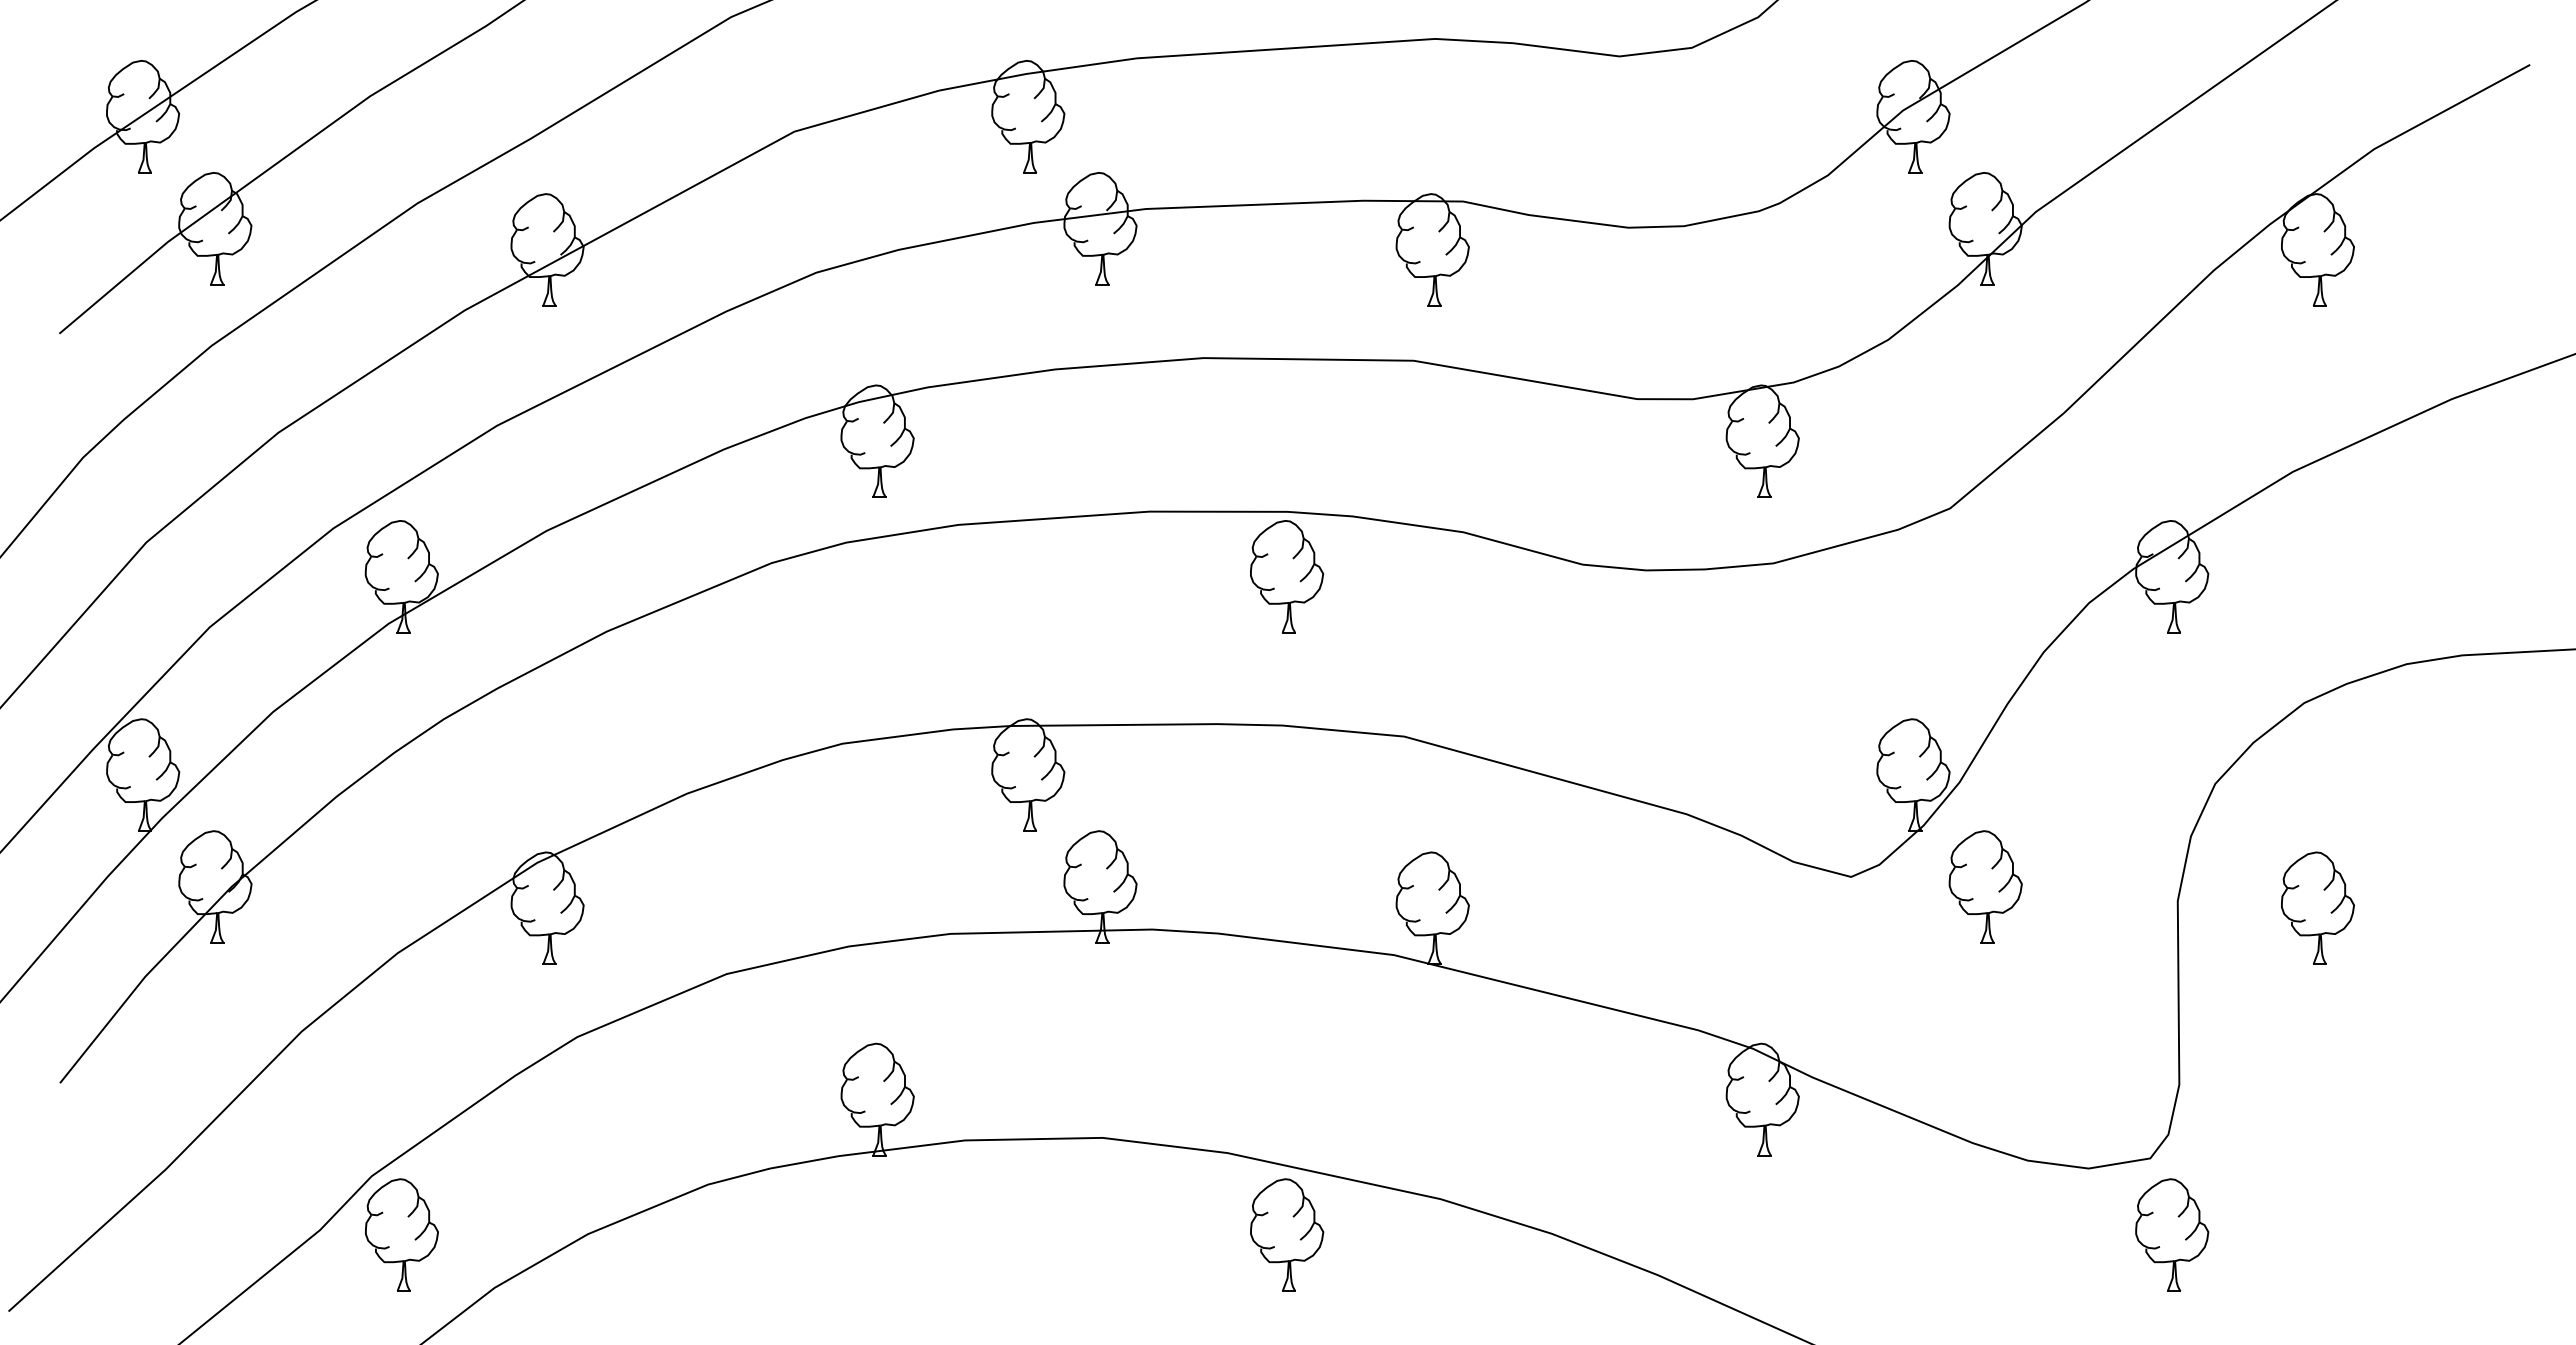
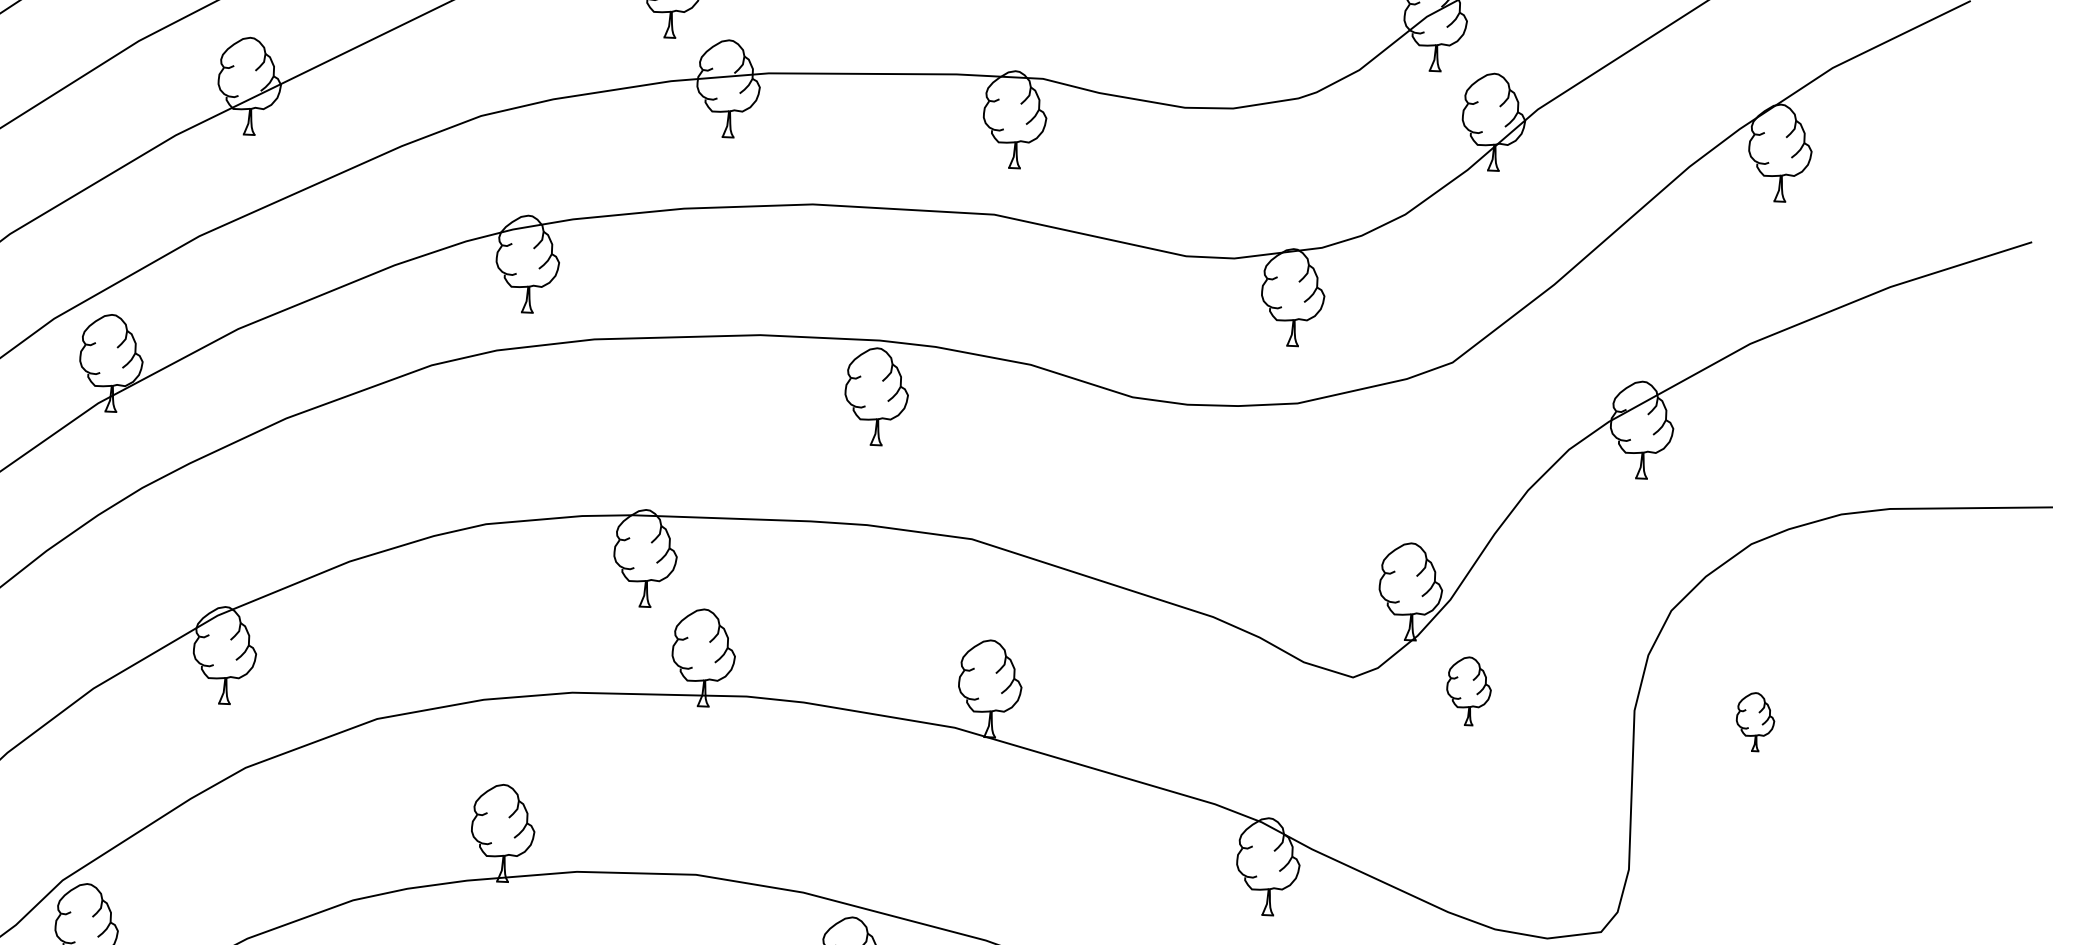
part: (1985, 886) -> (1468, 690), size x0.7
part: (2317, 907) -> (1755, 721), size x0.6

